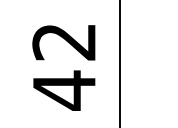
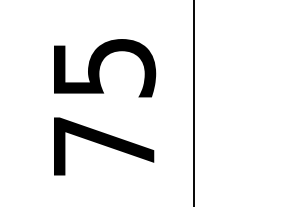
text: (64, 67) -> (104, 109), 42 -> 75

